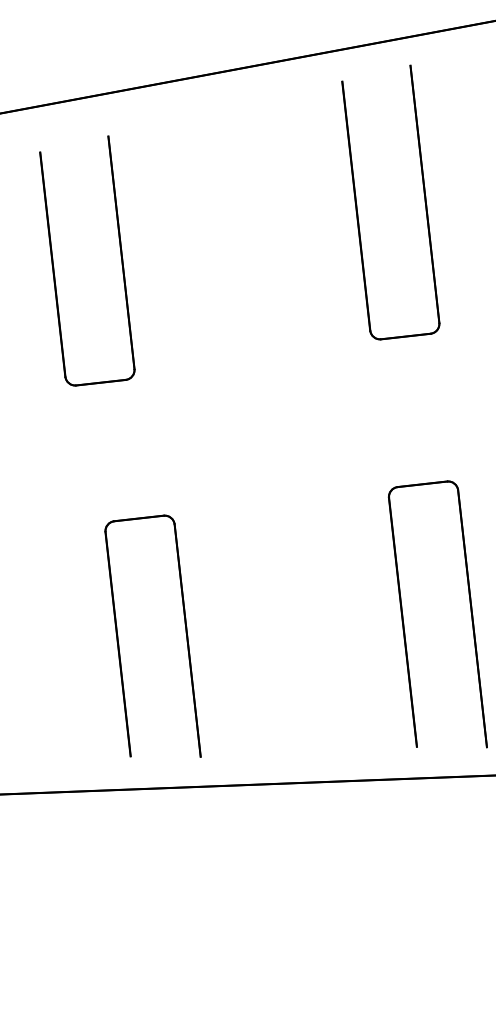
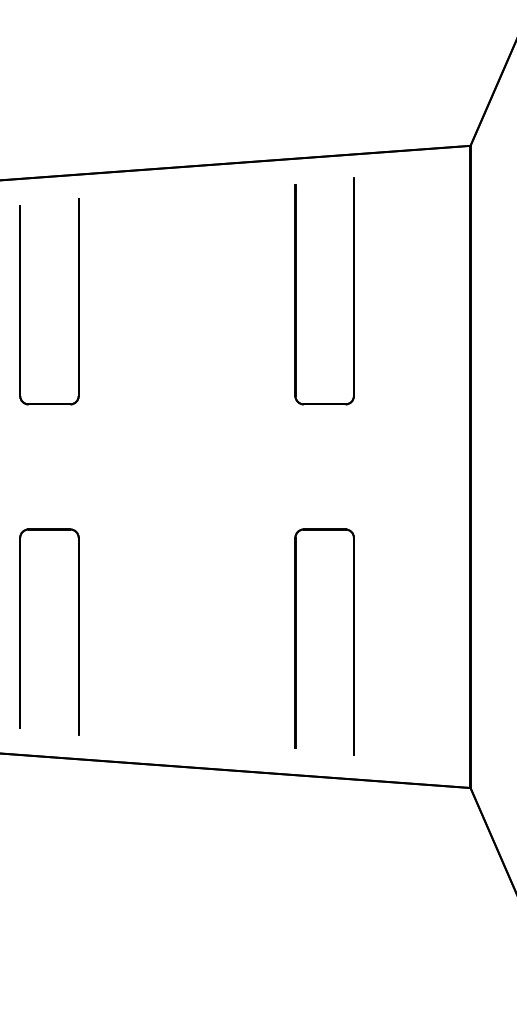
part: (53, 265) -> (20, 301), moved
part: (118, 642) -> (20, 631), moved

